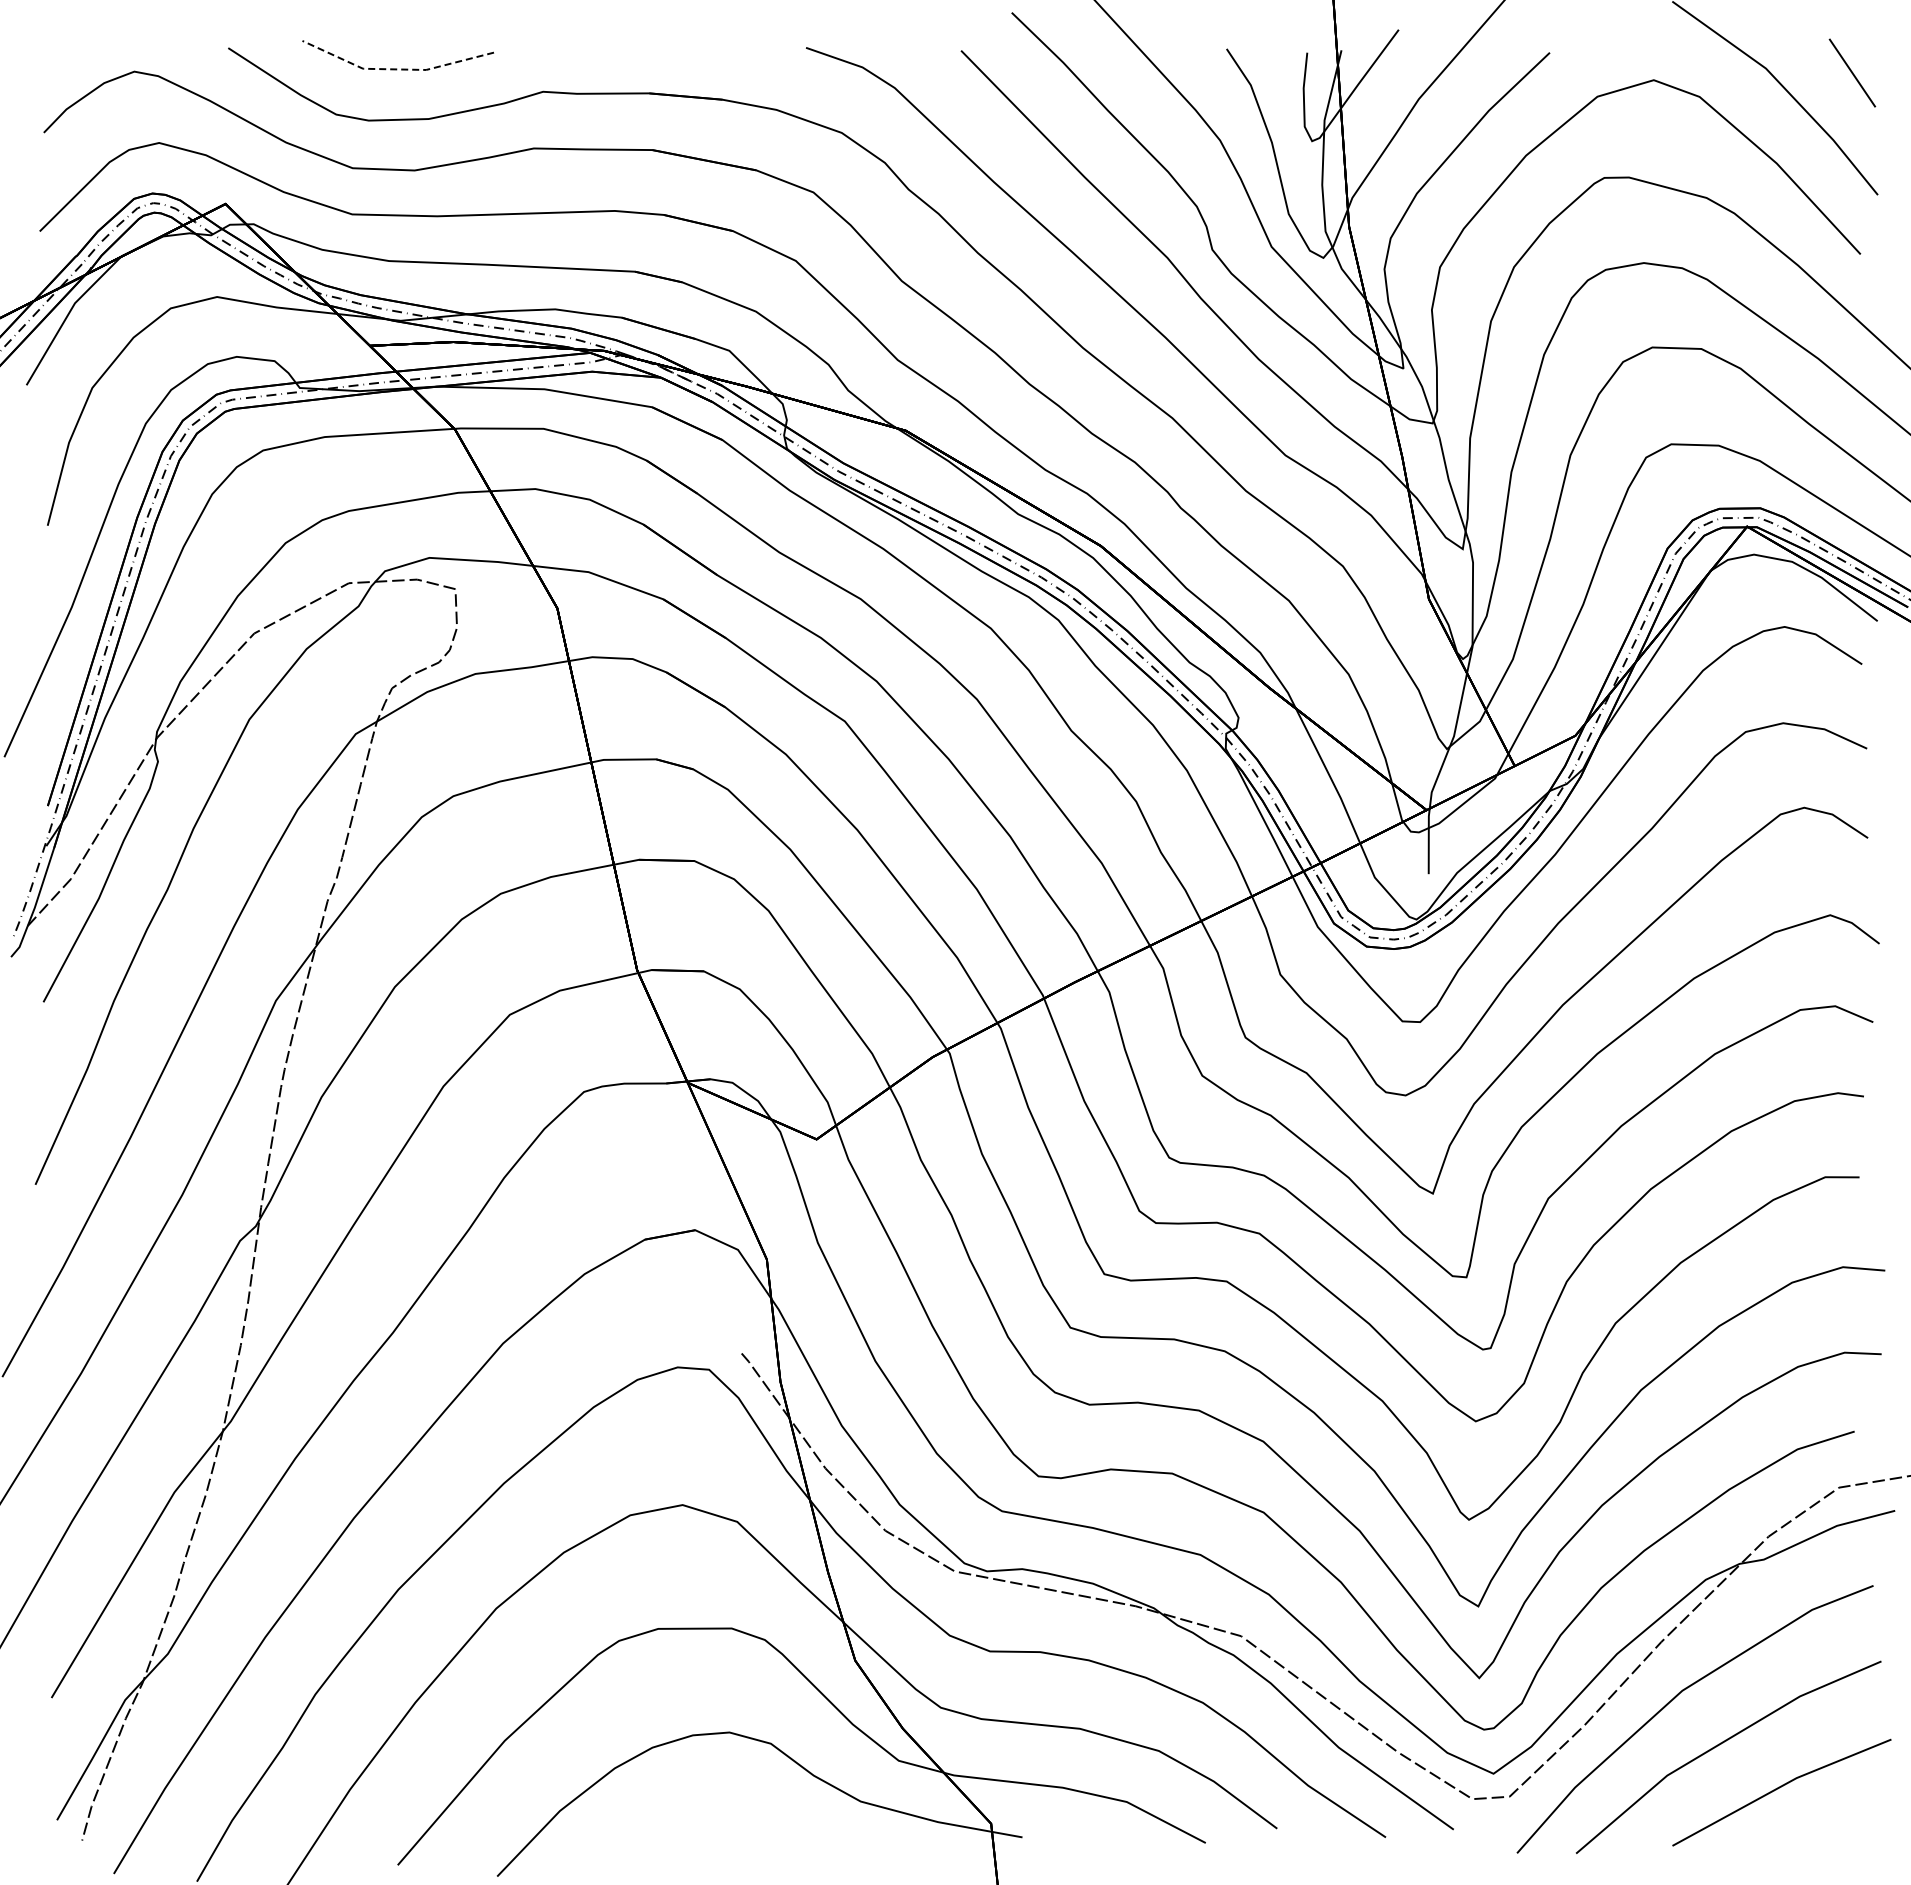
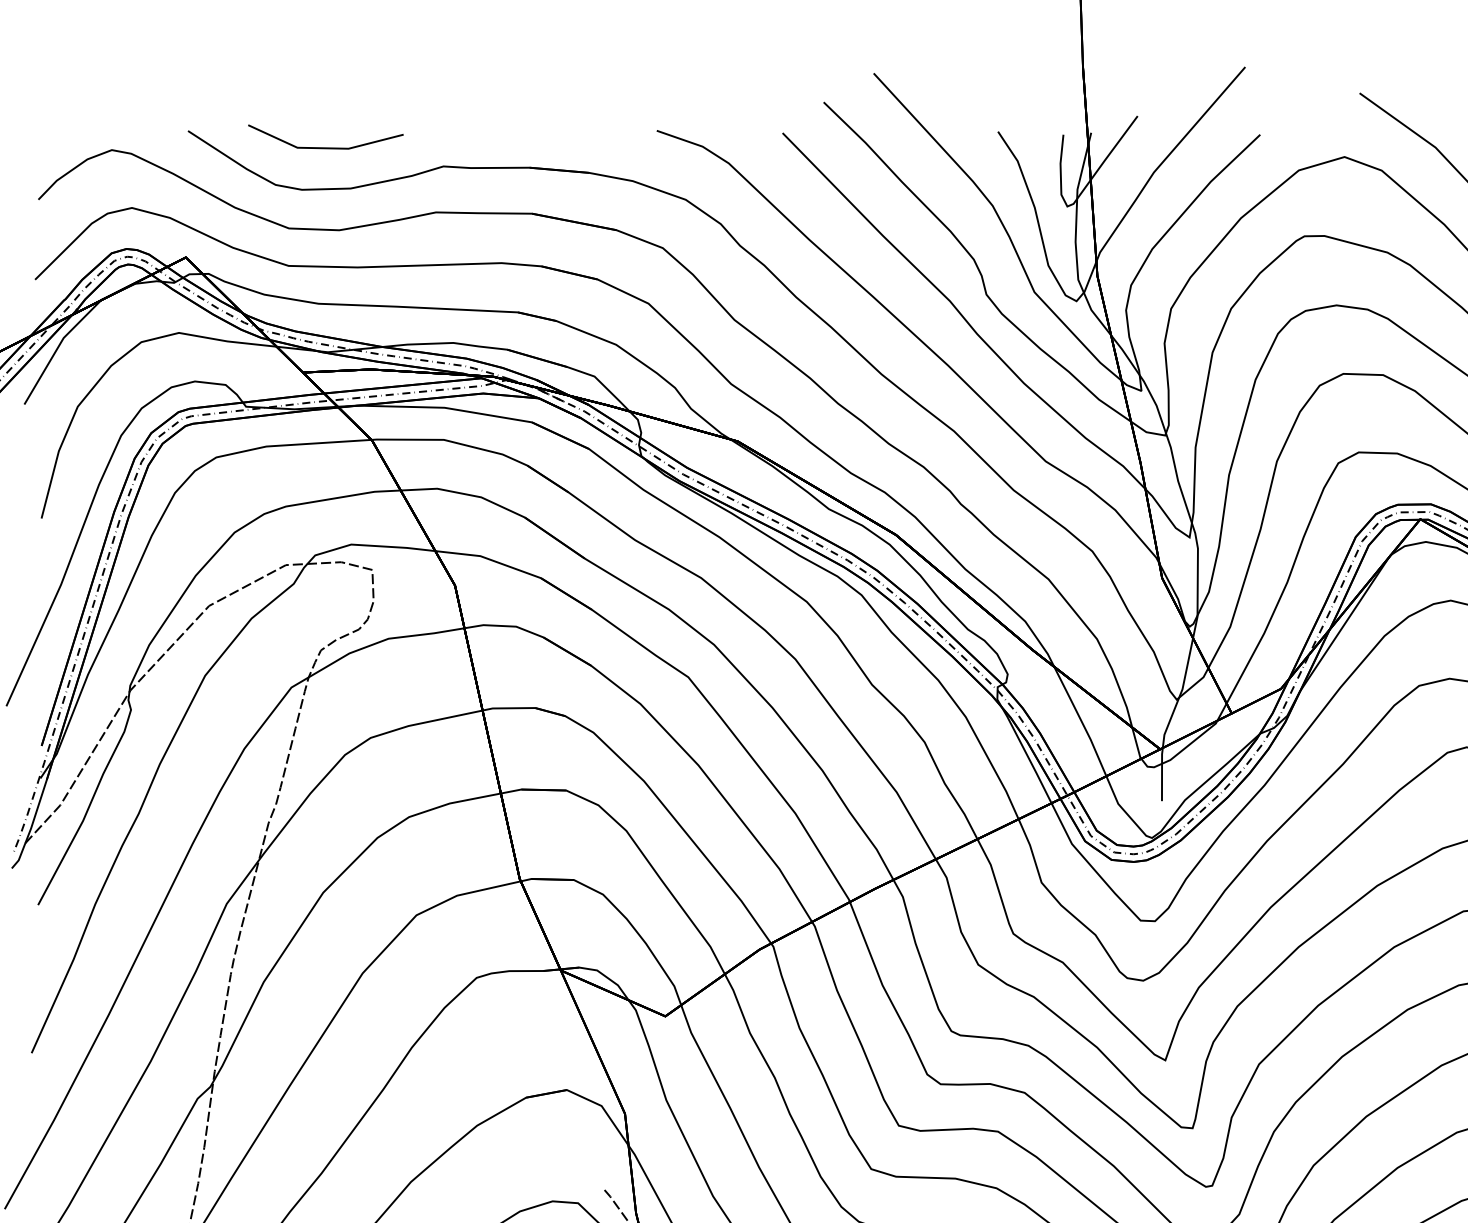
line: (396, 69) -> (324, 148), dashed -> solid

